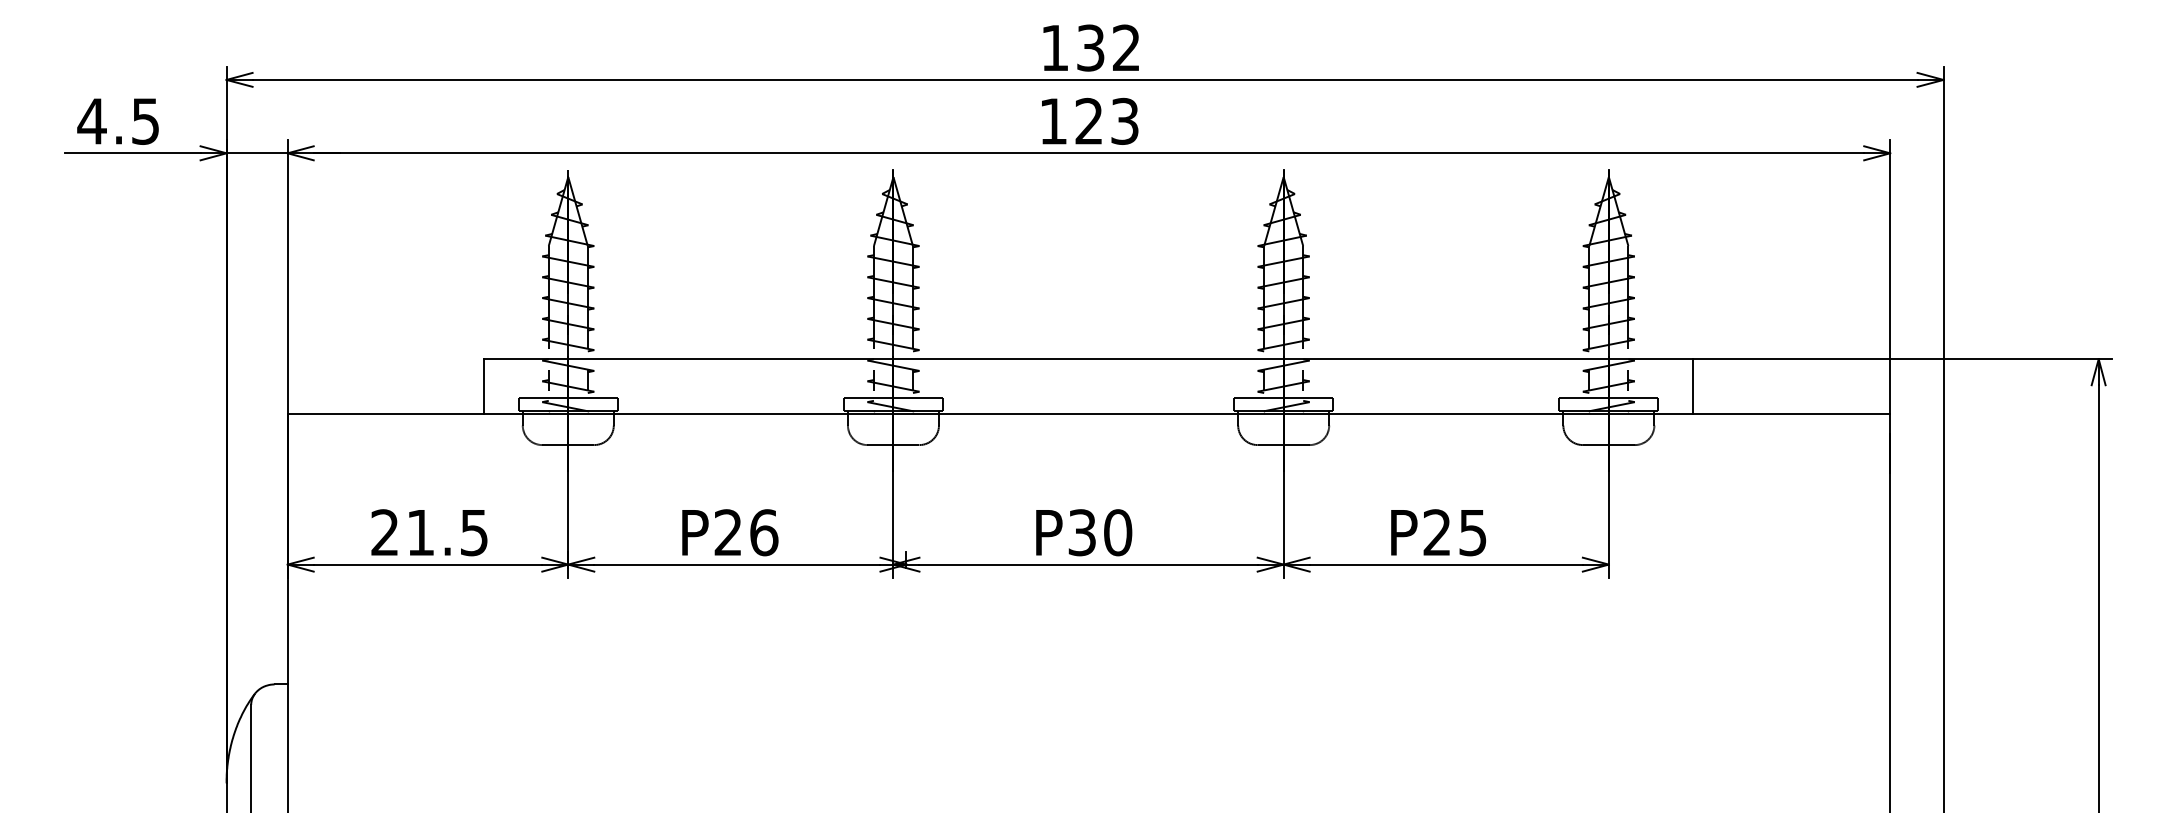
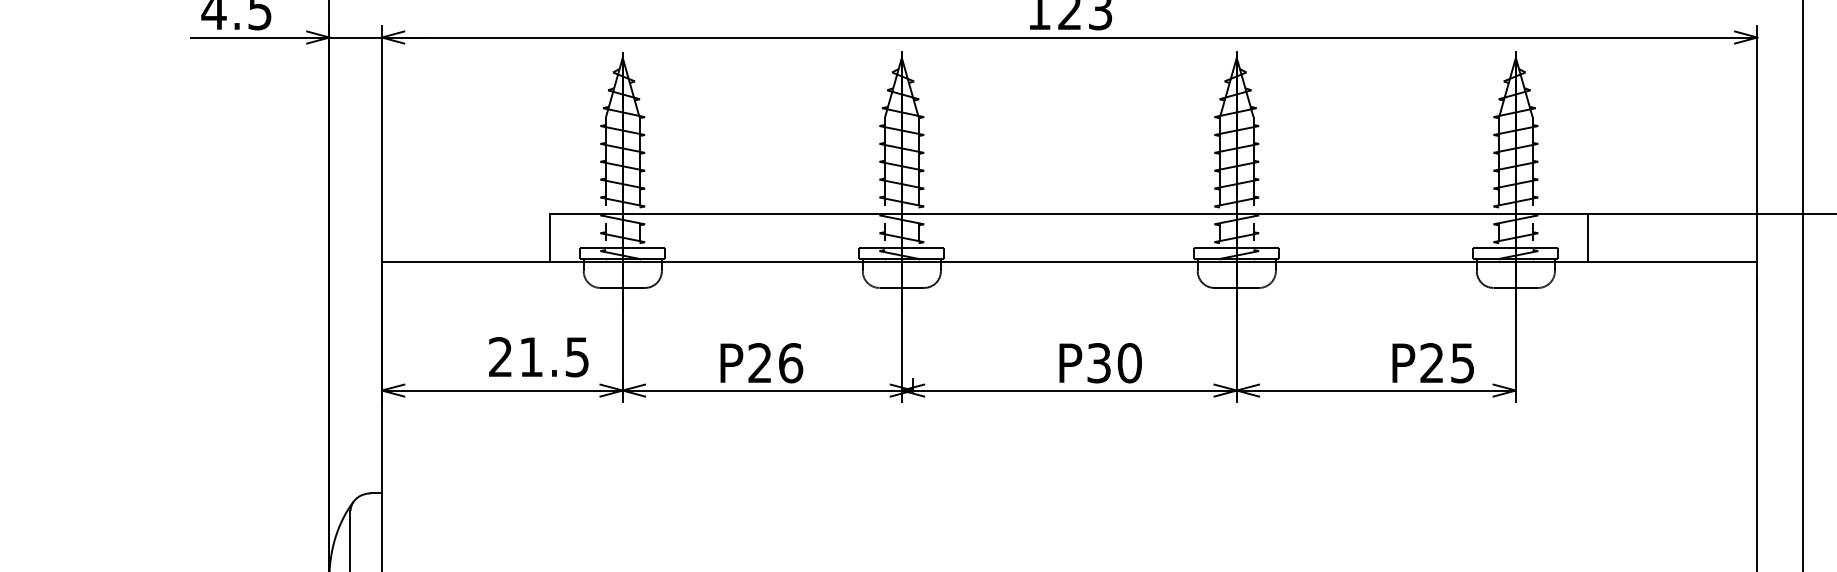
text: (429, 532) -> (538, 356), moved
text: (1084, 532) -> (1101, 362), moved
text: (1438, 532) -> (1433, 362), moved

